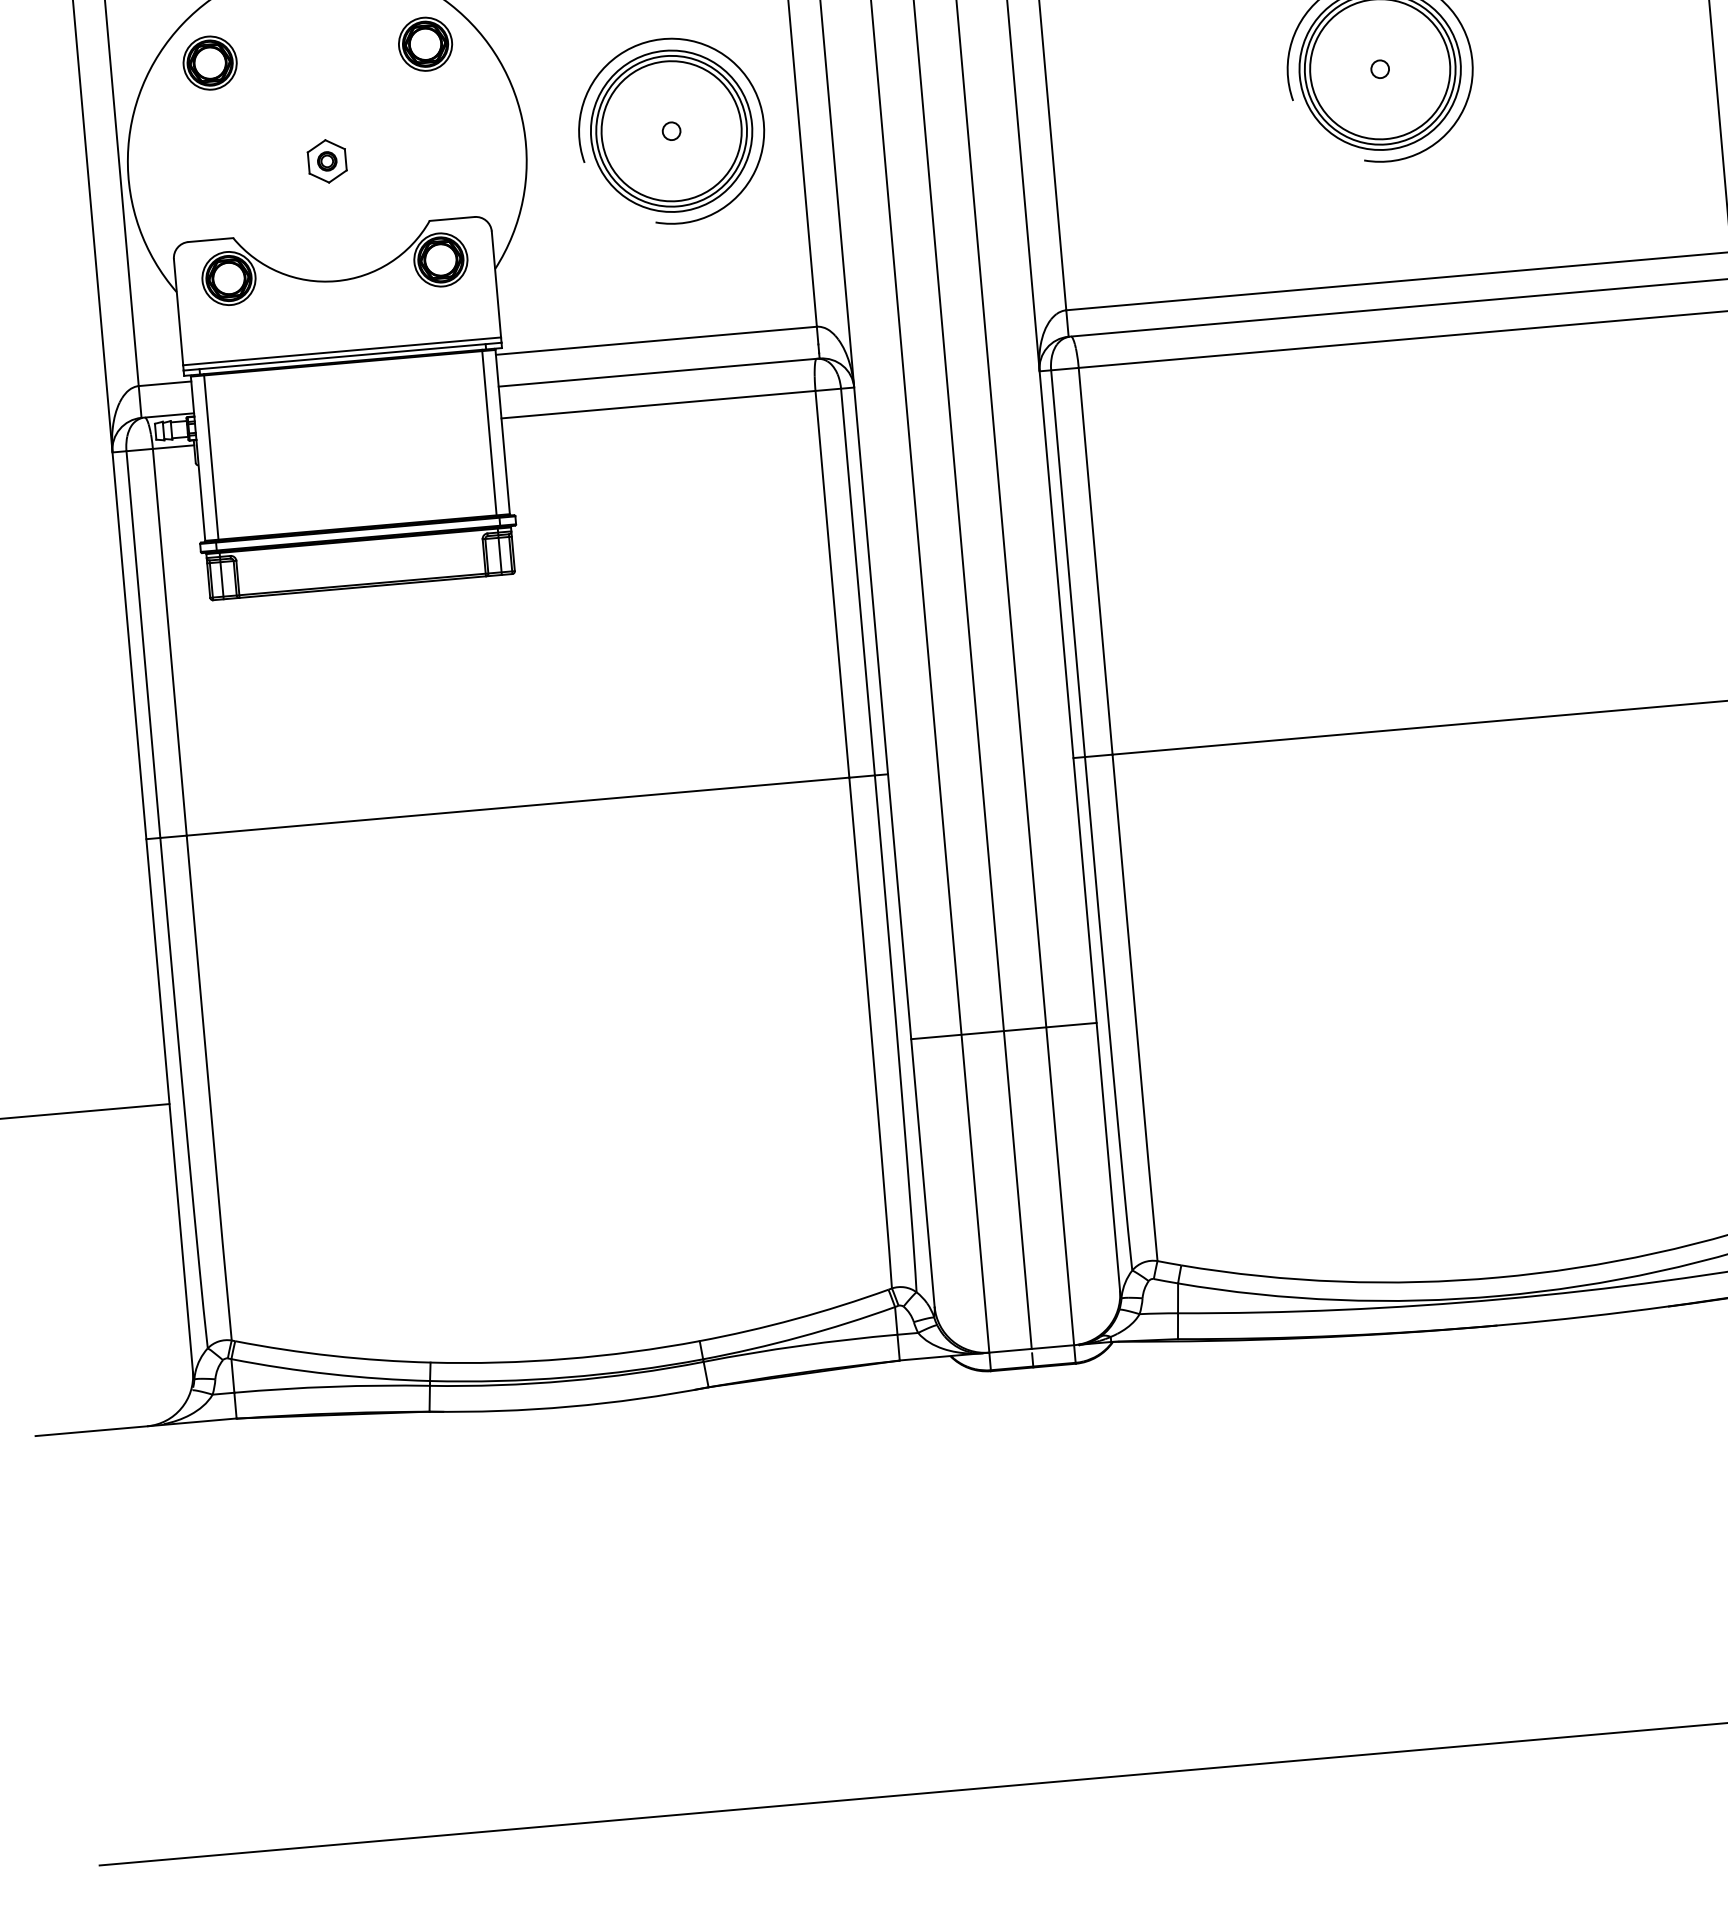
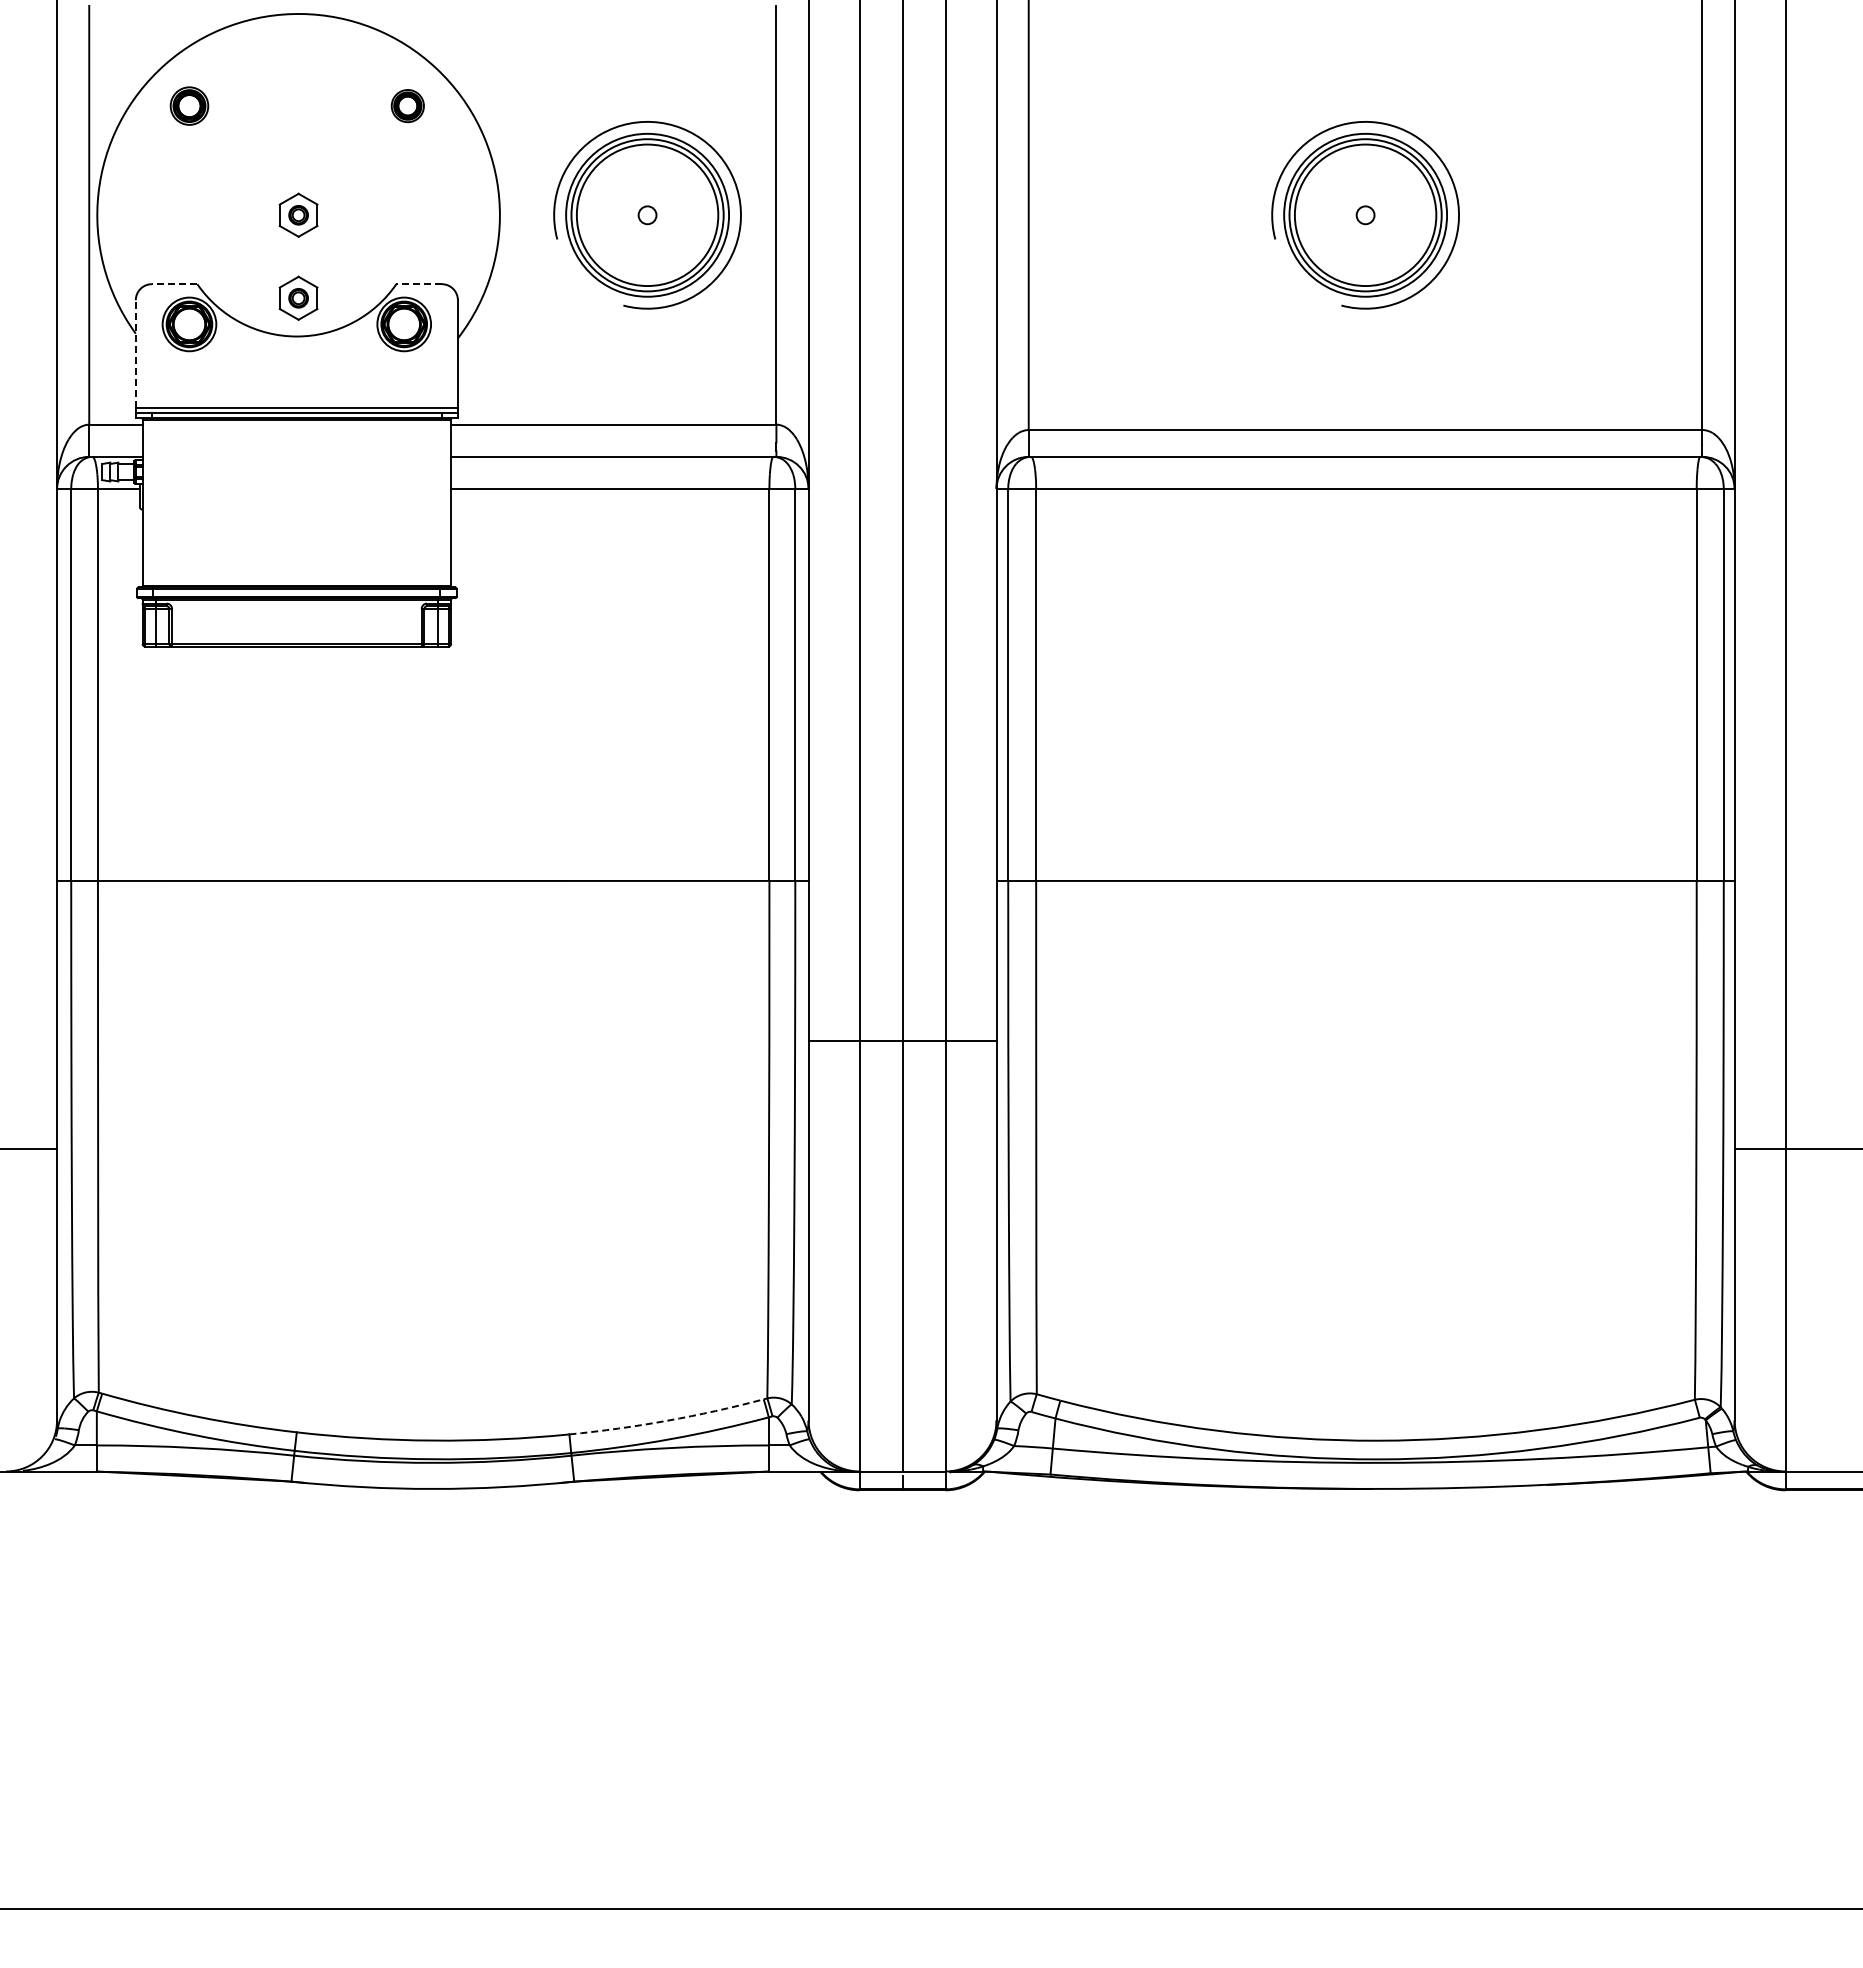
part: (425, 43) -> (407, 105), size x0.6
part: (210, 62) -> (189, 105), size x0.7
line: (452, 219) -> (419, 284), solid -> dashed
line: (210, 240) -> (174, 284), solid -> dashed
part: (334, 242) -> (298, 297), added
line: (178, 311) -> (135, 353), solid -> dashed
line: (489, 432) -> (437, 502), removed
line: (210, 457) -> (155, 502), removed
line: (1003, 1031) -> (902, 1041), moved
arc: (795, 1318) -> (667, 1420), solid -> dashed

